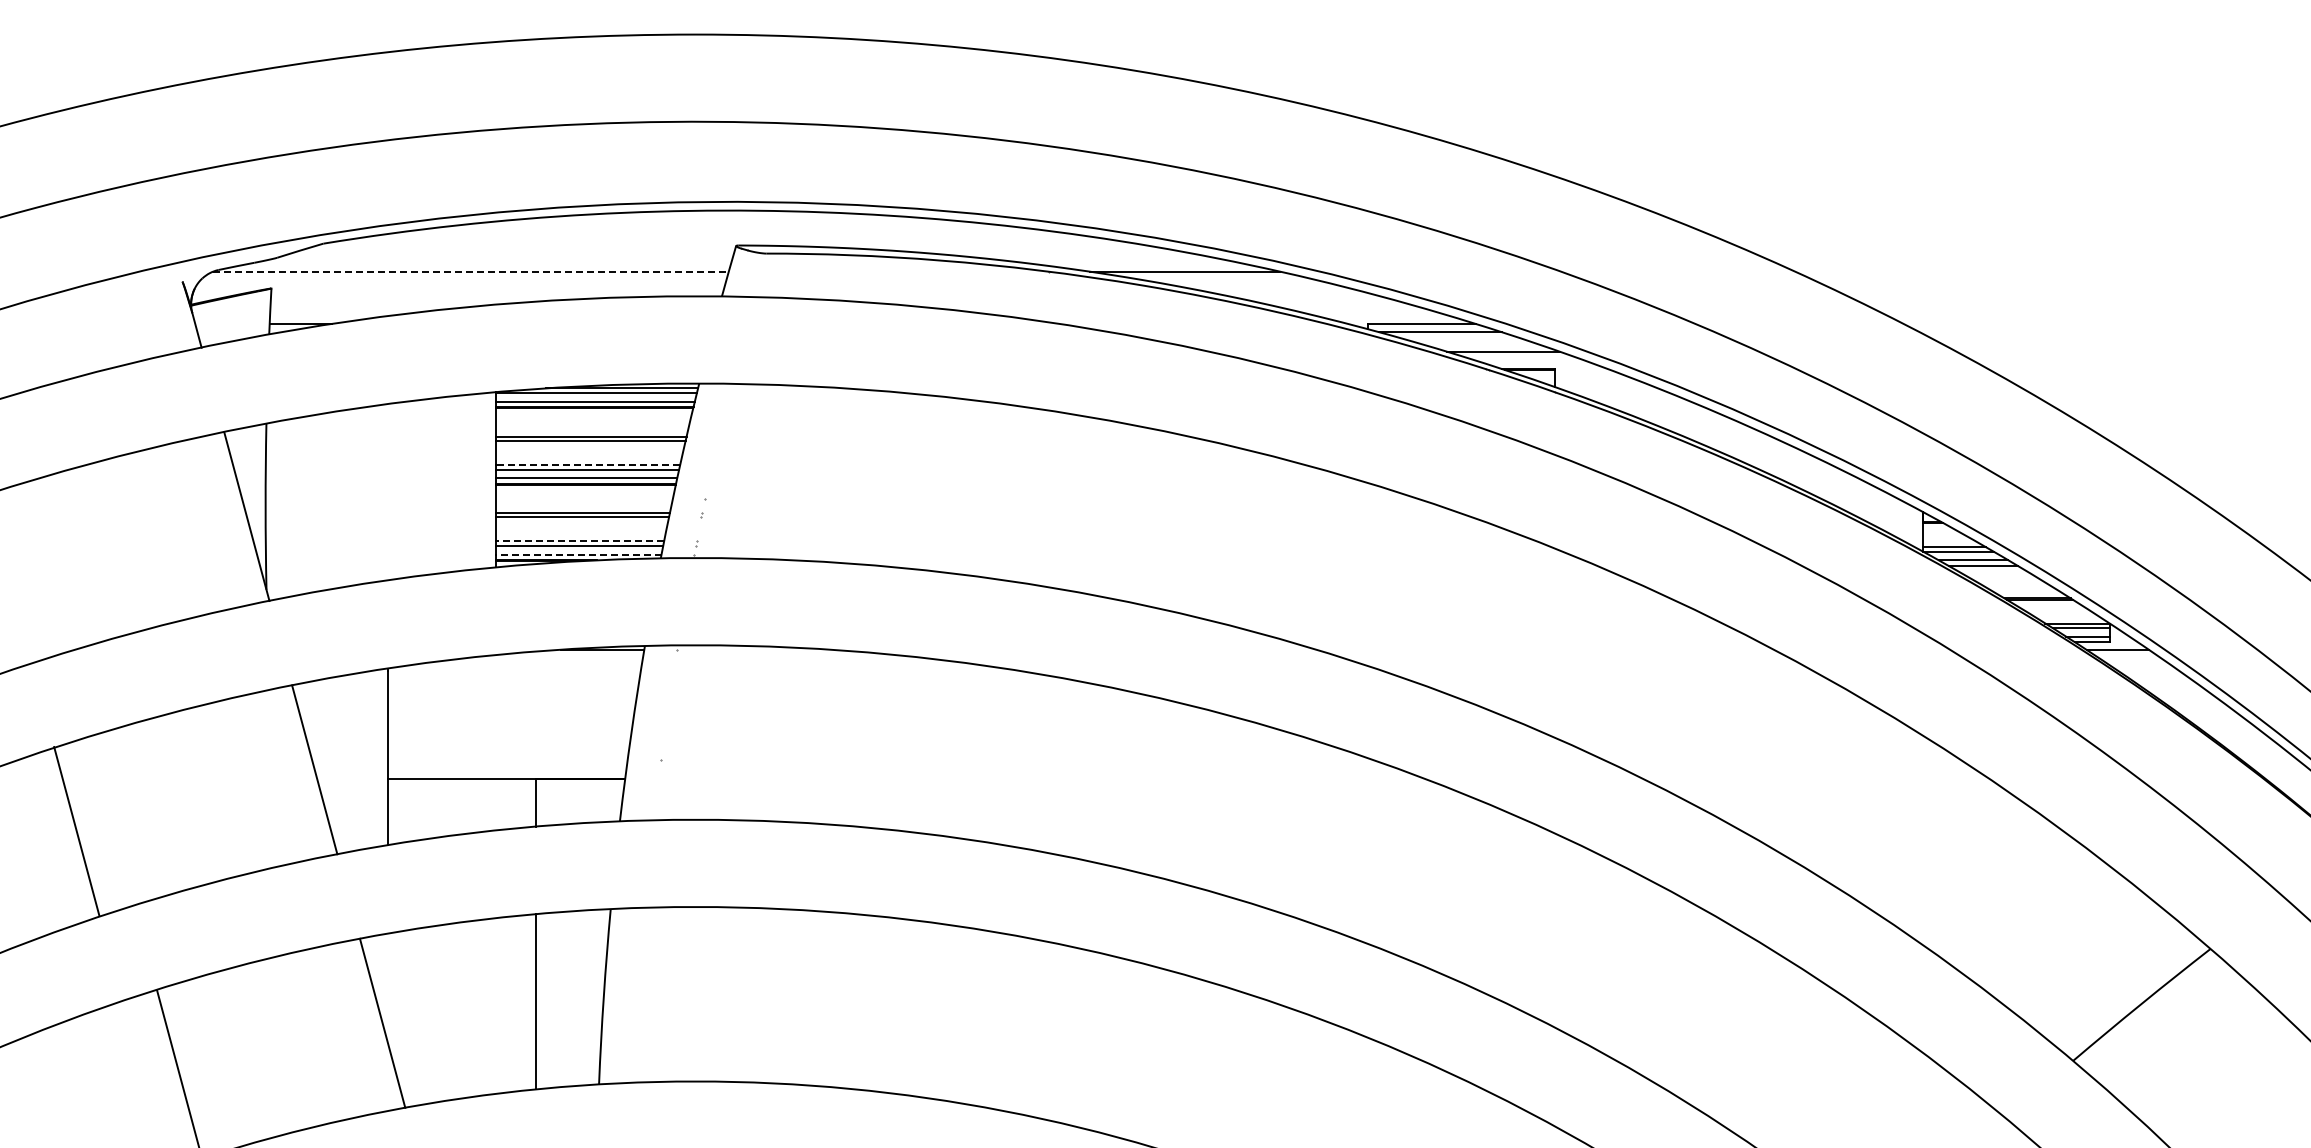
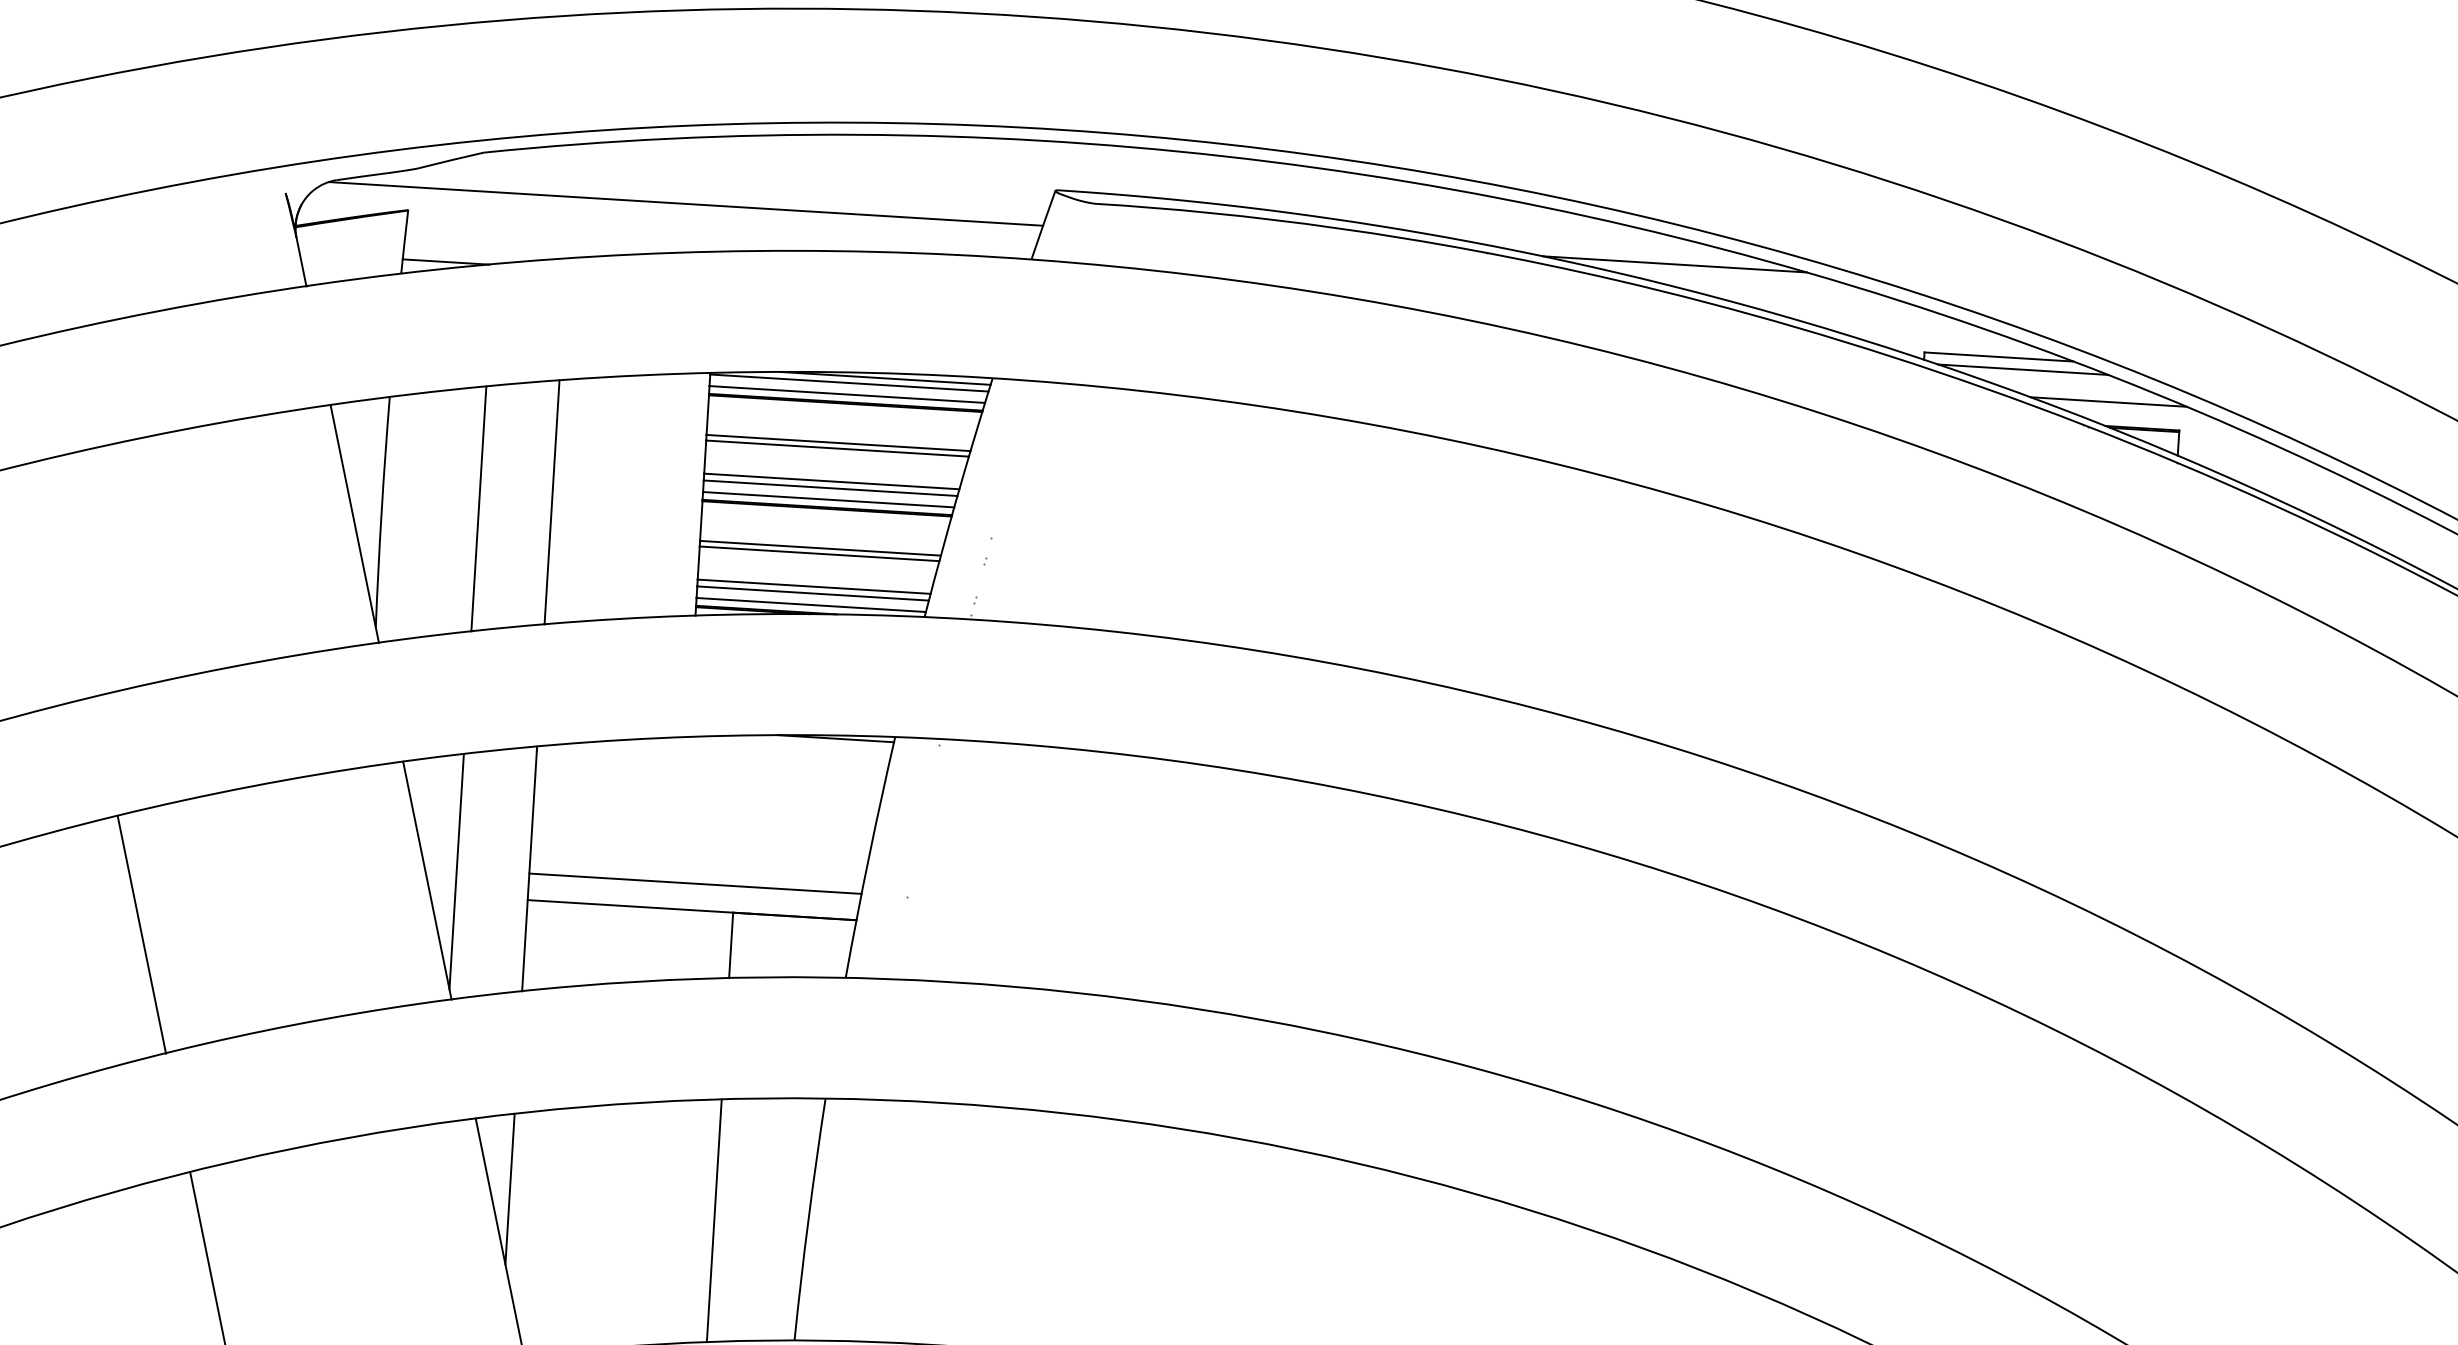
line: (470, 271) -> (685, 203), dashed -> solid
line: (587, 464) -> (831, 480), dashed -> solid
line: (387, 492) -> (551, 502), added
line: (335, 499) -> (479, 507), added
line: (579, 541) -> (813, 586), dashed -> solid
line: (578, 554) -> (810, 604), dashed -> solid
line: (507, 760) -> (695, 884), added
line: (335, 762) -> (456, 872), added
line: (76, 831) -> (141, 935), moved
line: (387, 987) -> (509, 1188), added

